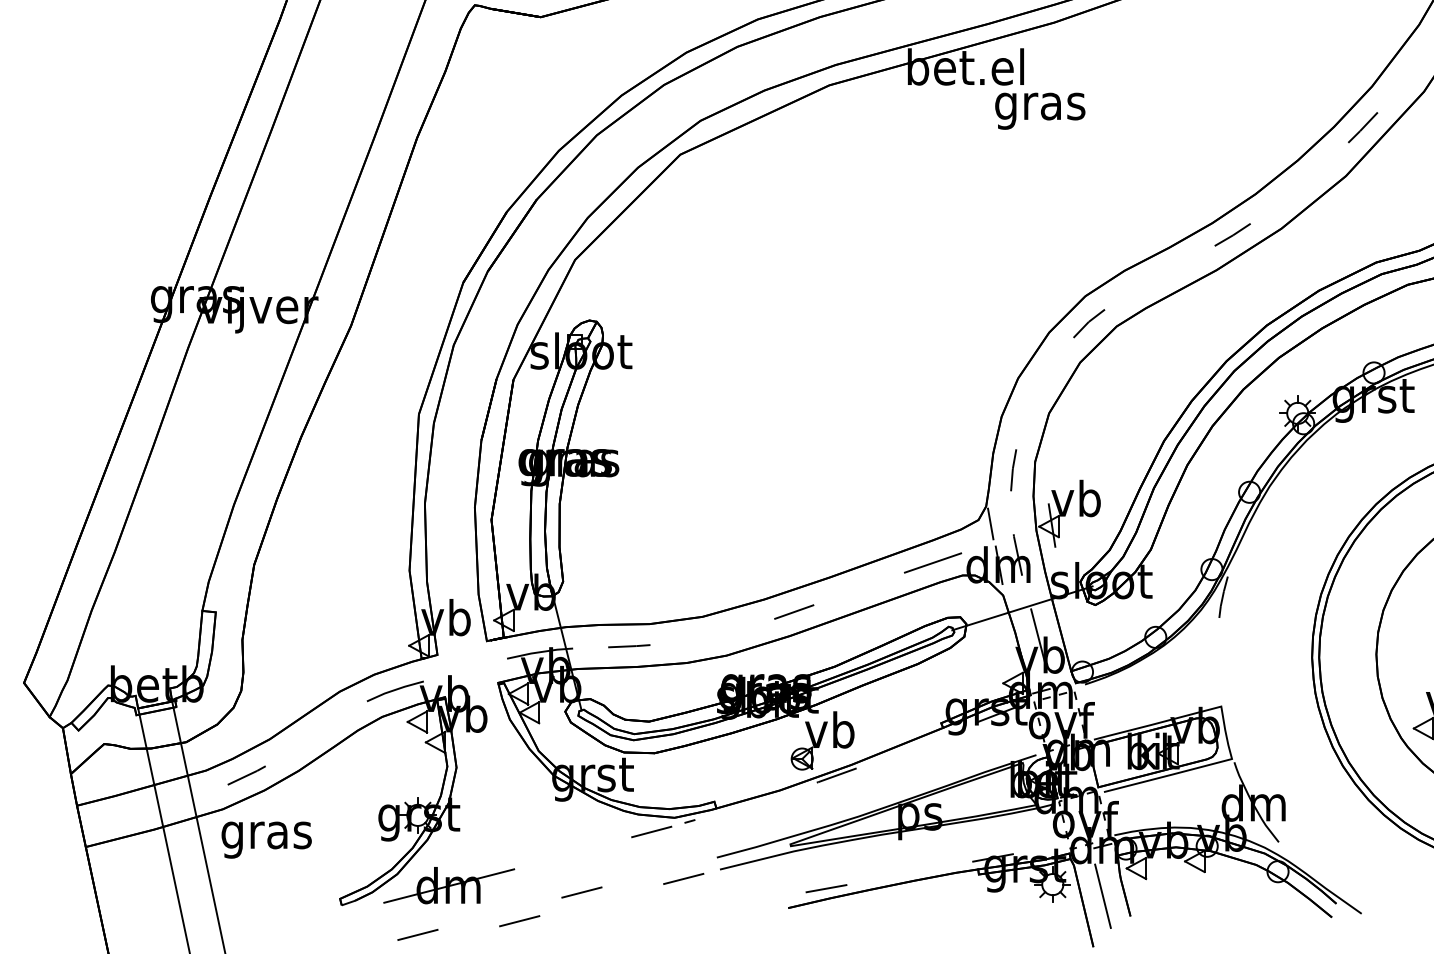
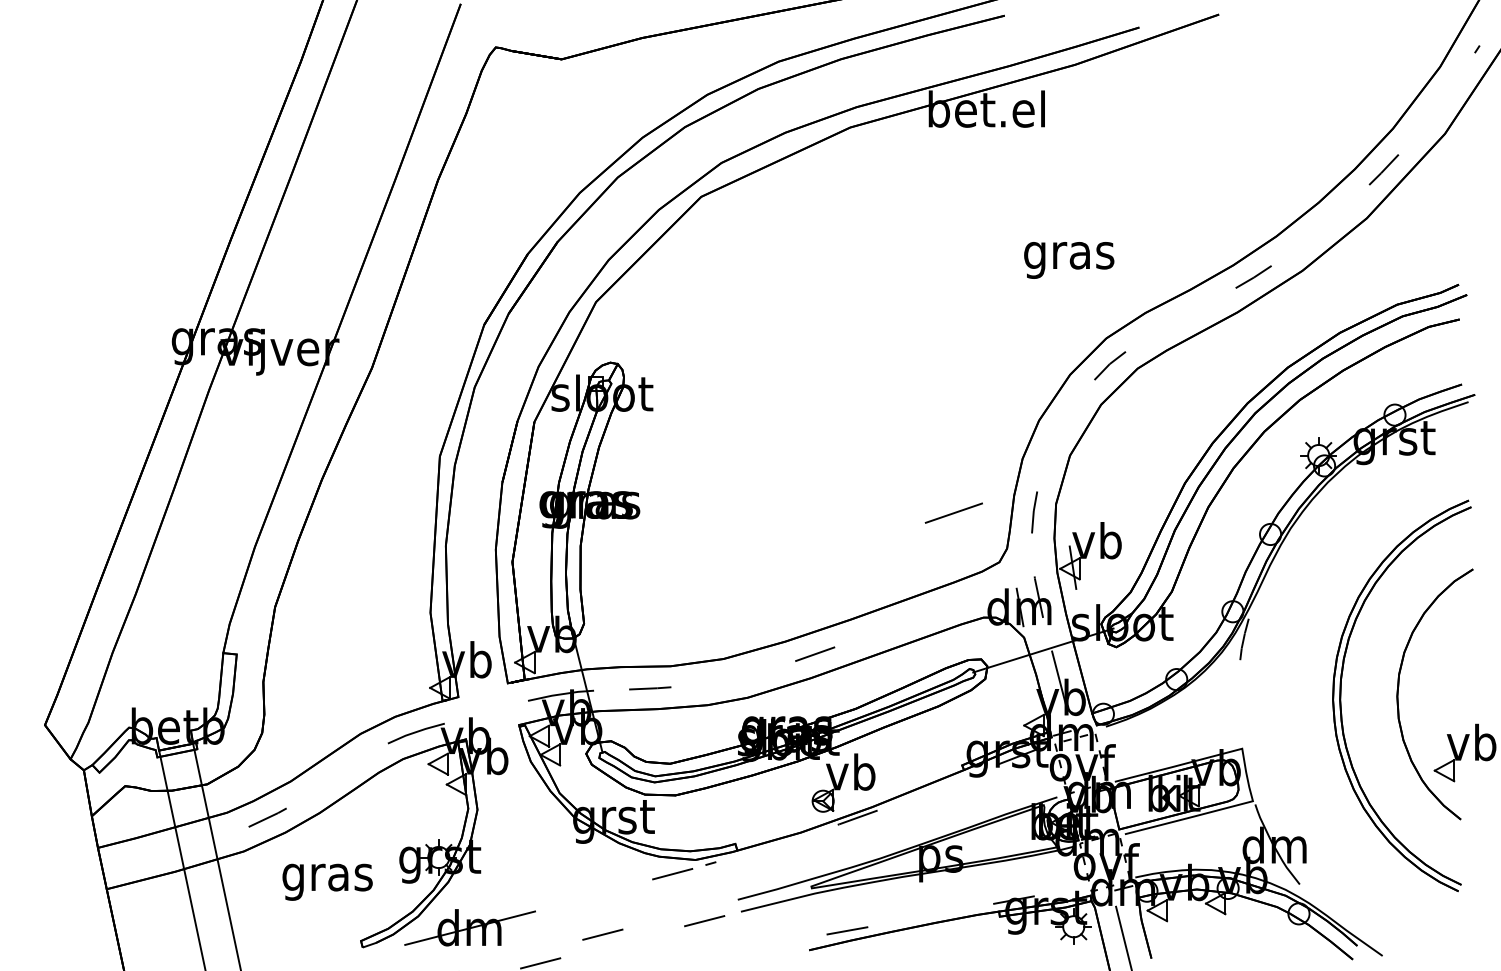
text: (1040, 111) -> (1069, 260), moved
line: (990, 523) -> (1011, 565), removed
line: (932, 562) -> (953, 512), moved
text: (266, 839) -> (327, 881), moved

